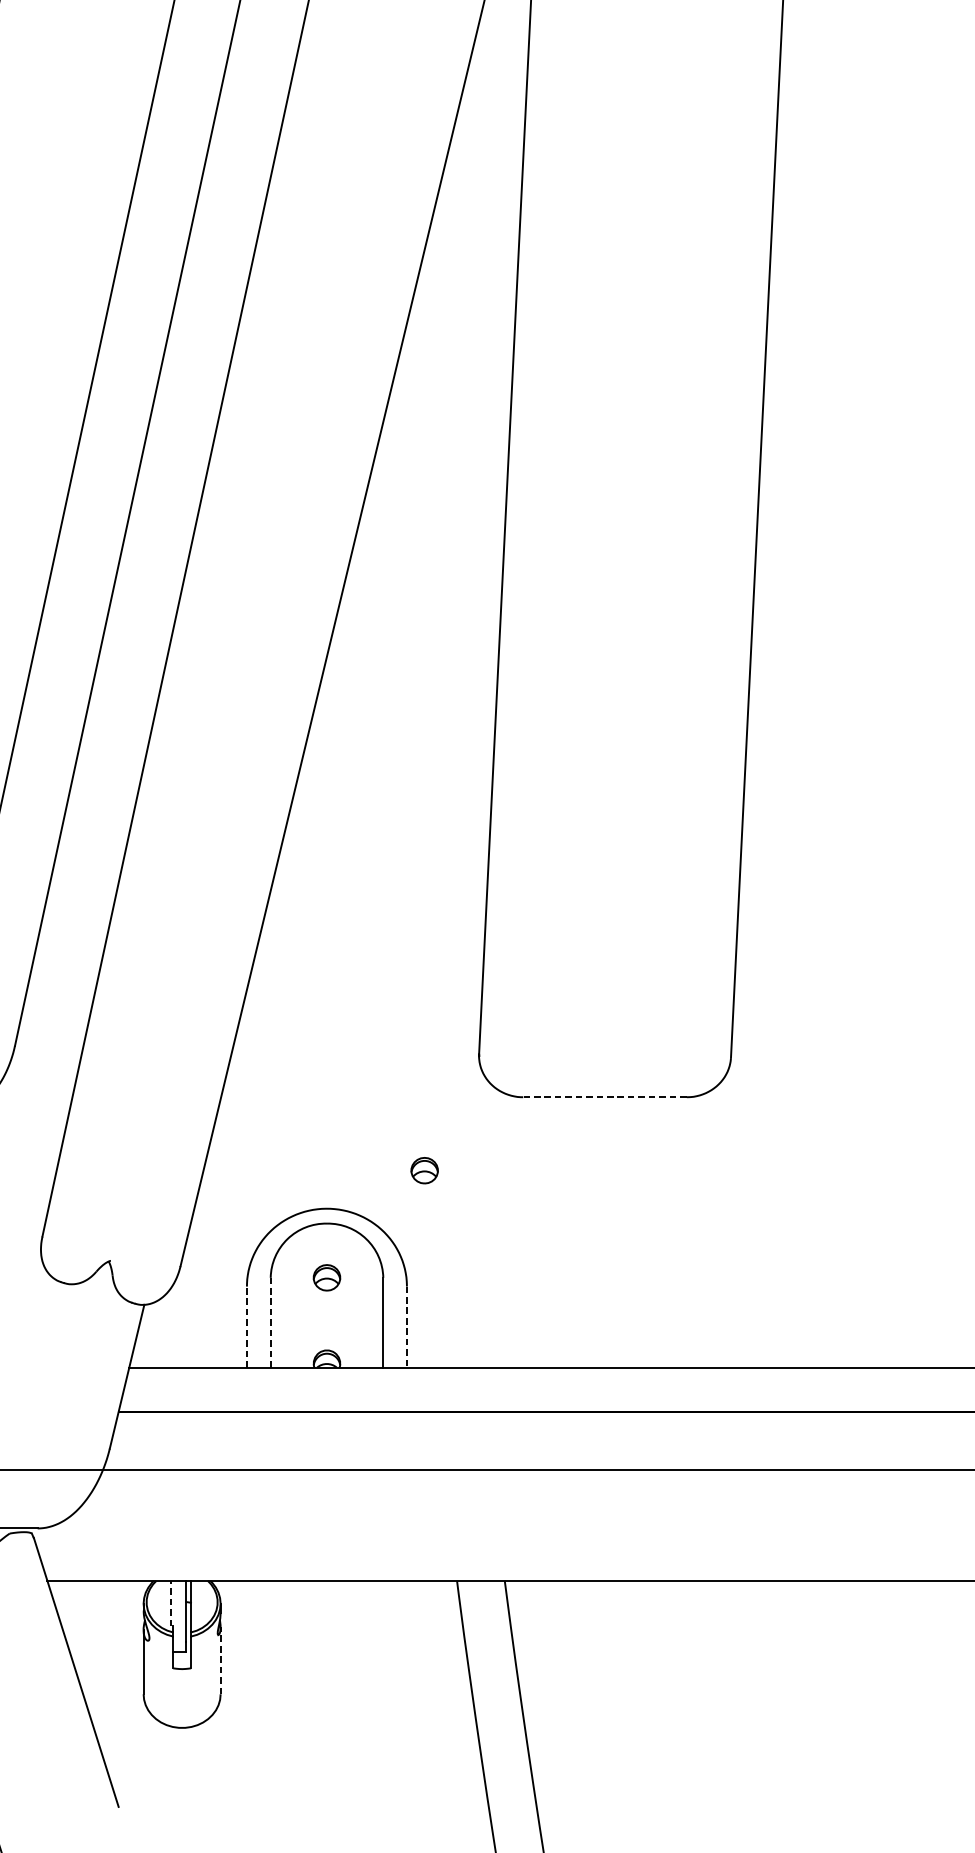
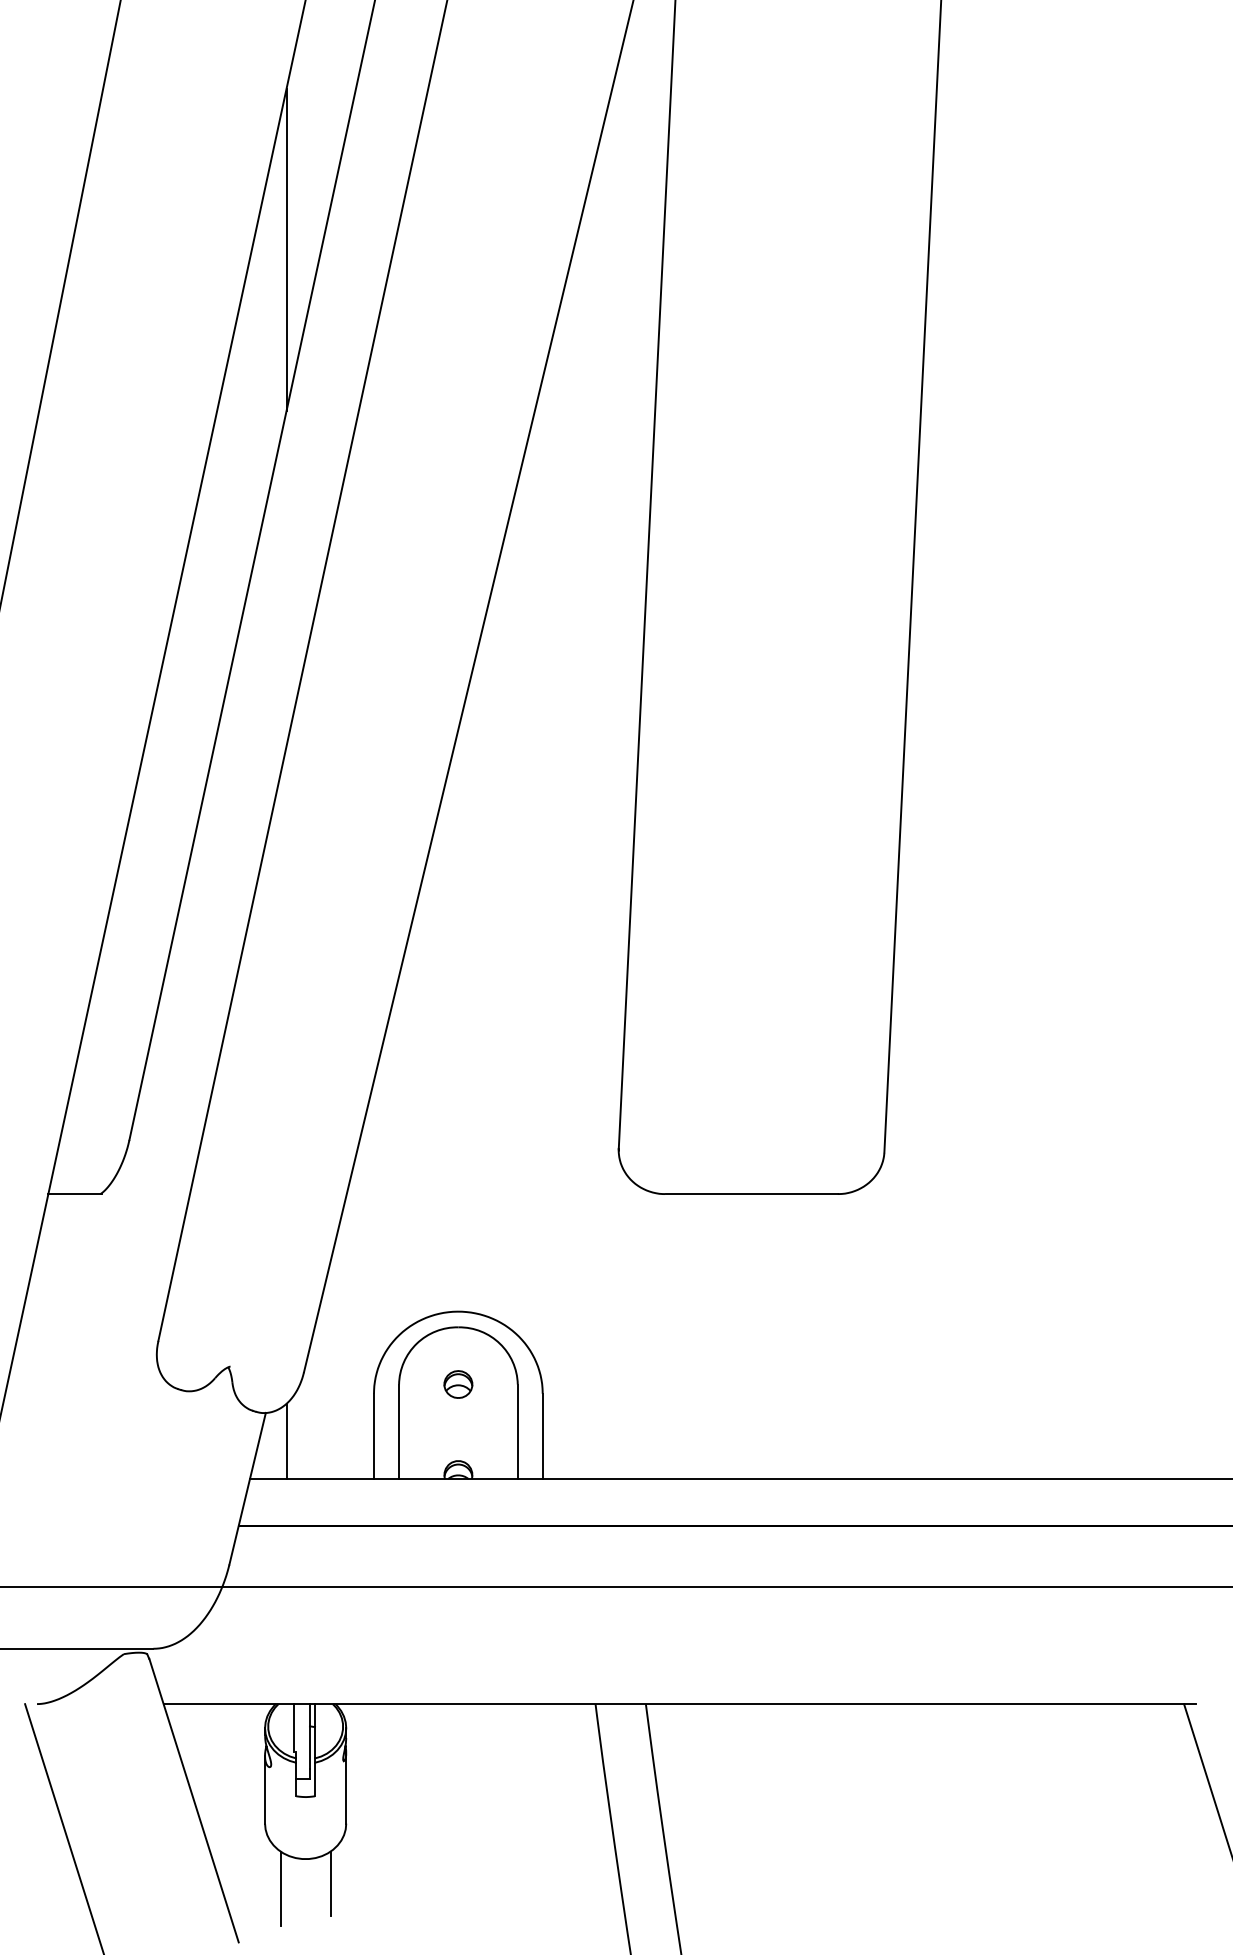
line: (163, 201) -> (286, 249), added
line: (604, 1097) -> (751, 1194), dashed -> solid
part: (424, 1170) -> (561, 1271), removed
line: (271, 1322) -> (399, 1431), dashed -> solid
line: (247, 1327) -> (374, 1436), dashed -> solid
line: (406, 1327) -> (542, 1436), dashed -> solid
line: (163, 1331) -> (286, 1441), added
line: (171, 1603) -> (294, 1727), dashed -> solid
line: (220, 1660) -> (346, 1787), dashed -> solid
line: (205, 1751) -> (330, 1883), added
line: (158, 1755) -> (280, 1888), added

